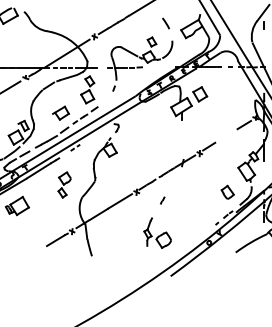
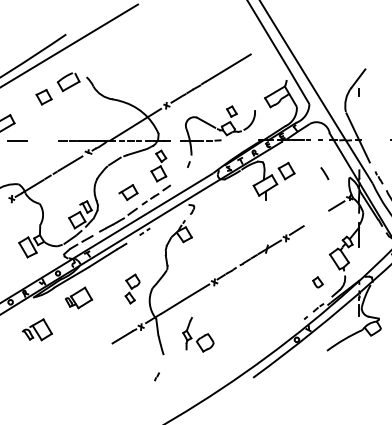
line: (165, 23) -> (324, 173), moved
part: (64, 184) -> (132, 288), moved
part: (227, 192) -> (317, 282), size x0.7
part: (162, 200) -> (156, 376), moved
part: (157, 232) -> (198, 334), moved

